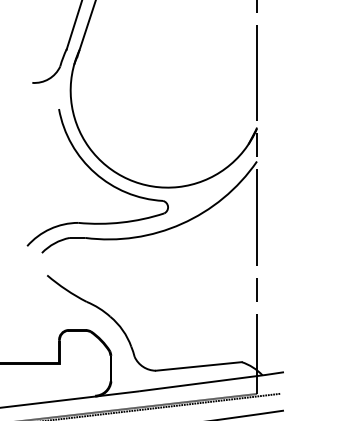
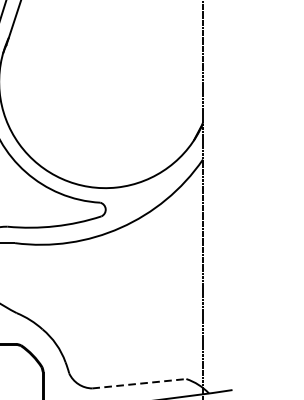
line: (199, 366) -> (140, 383), solid -> dashed

